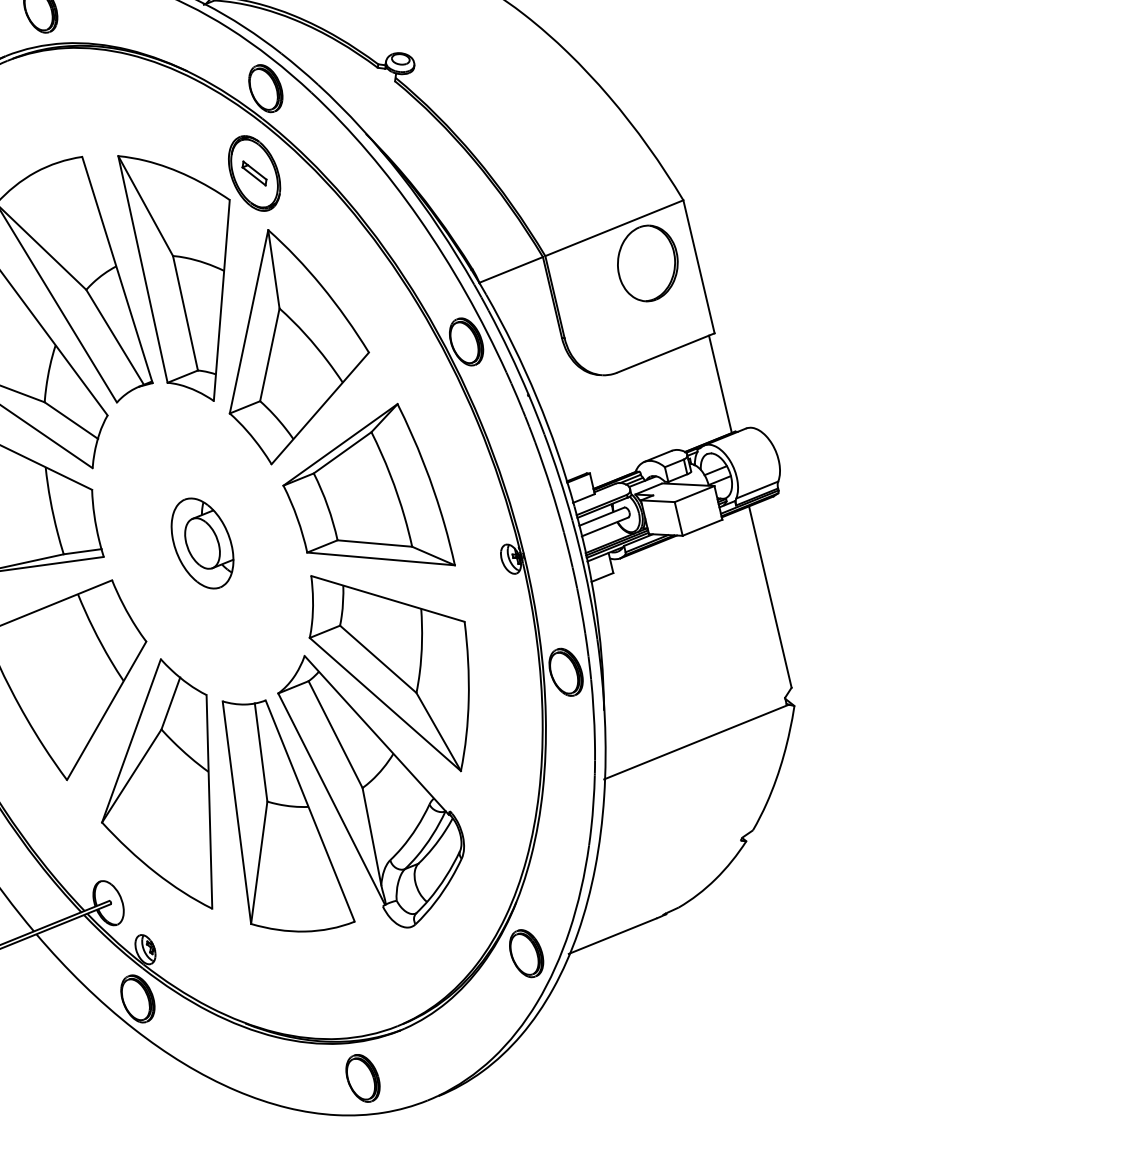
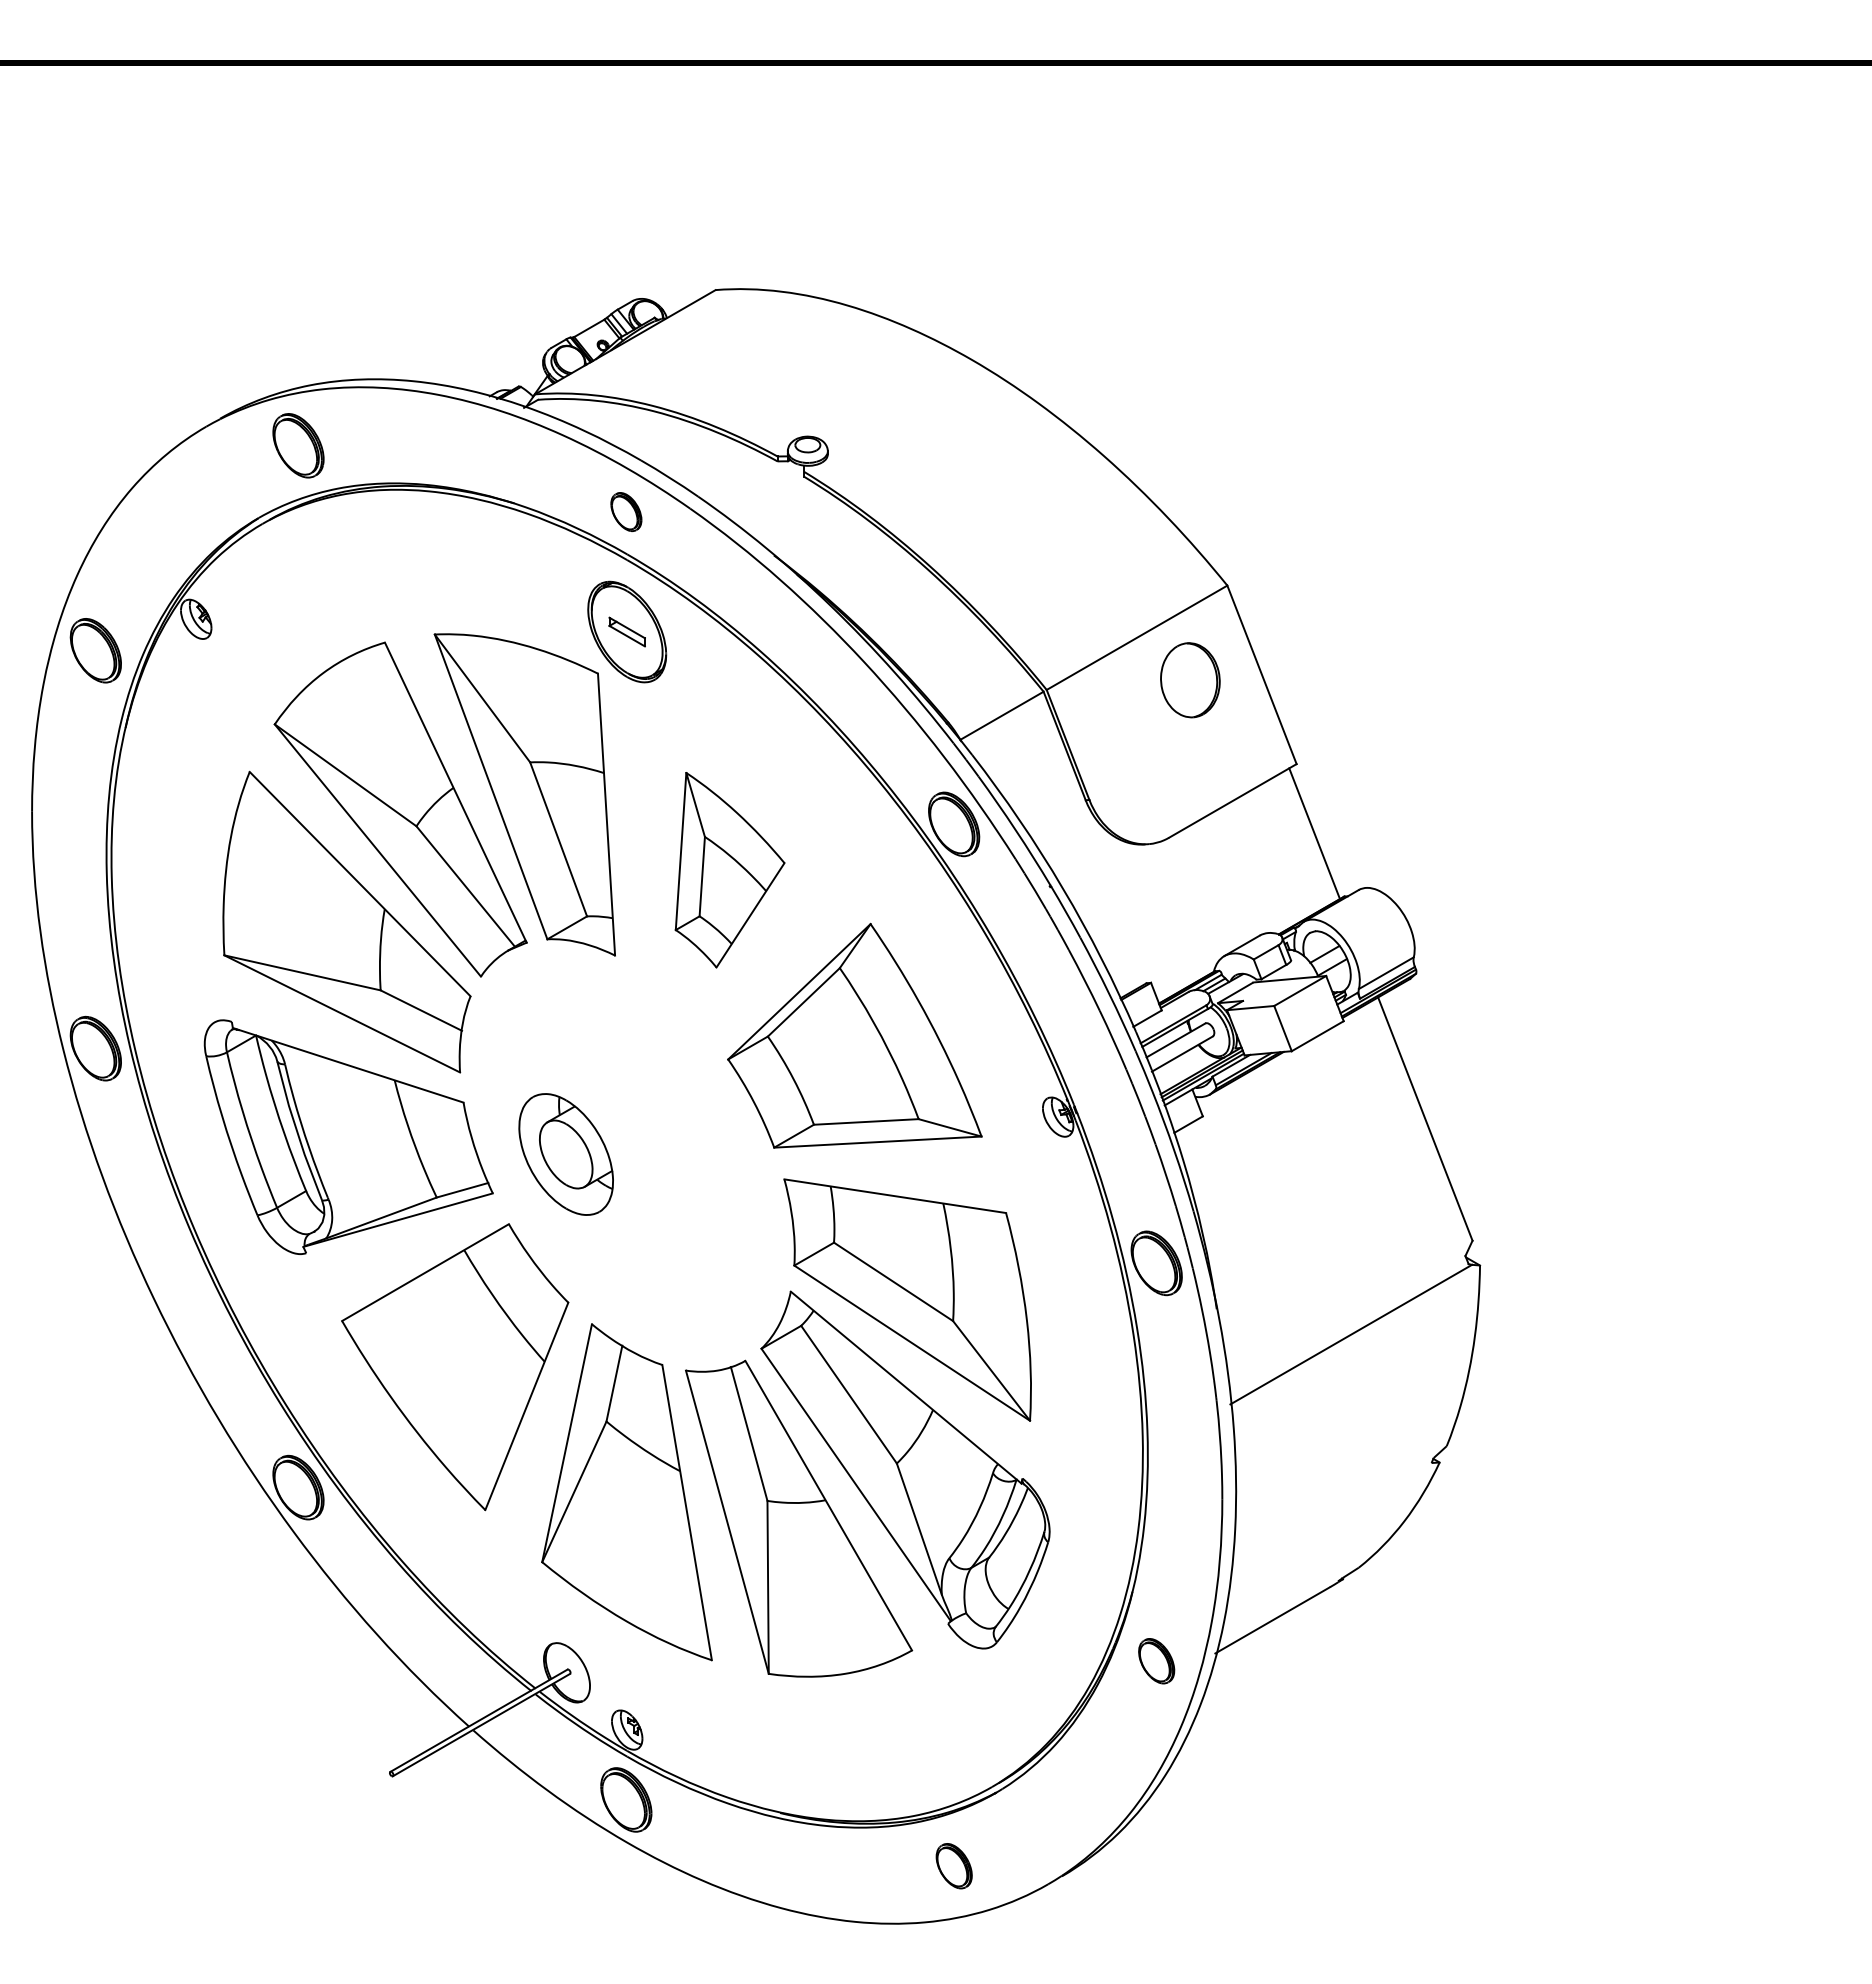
part: (266, 88) -> (626, 511), size x0.6
part: (647, 263) -> (1190, 680), size x0.7
part: (303, 352) -> (729, 870), size x0.6
part: (202, 543) -> (565, 1154), moved
part: (526, 953) -> (1156, 1660), size x0.7
part: (363, 1077) -> (954, 1865), size x0.7

